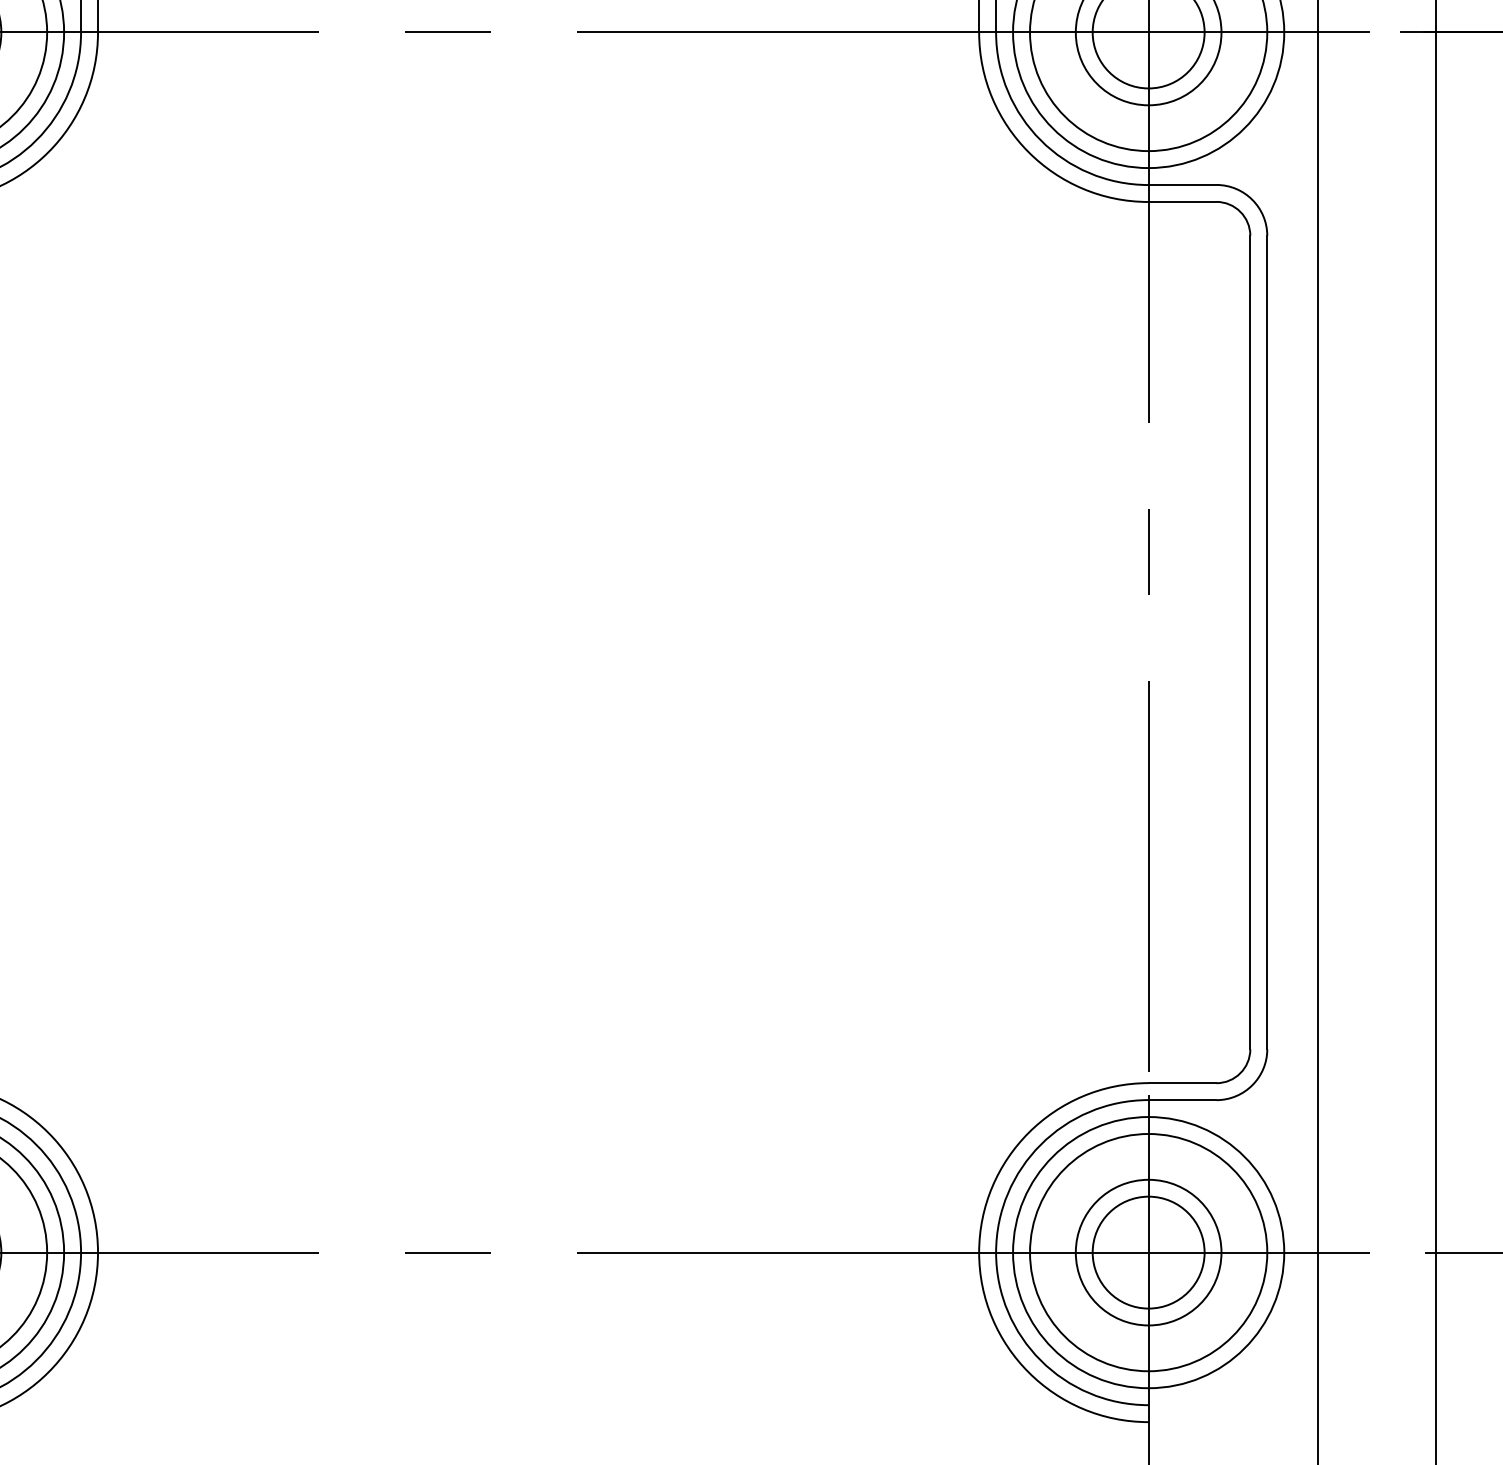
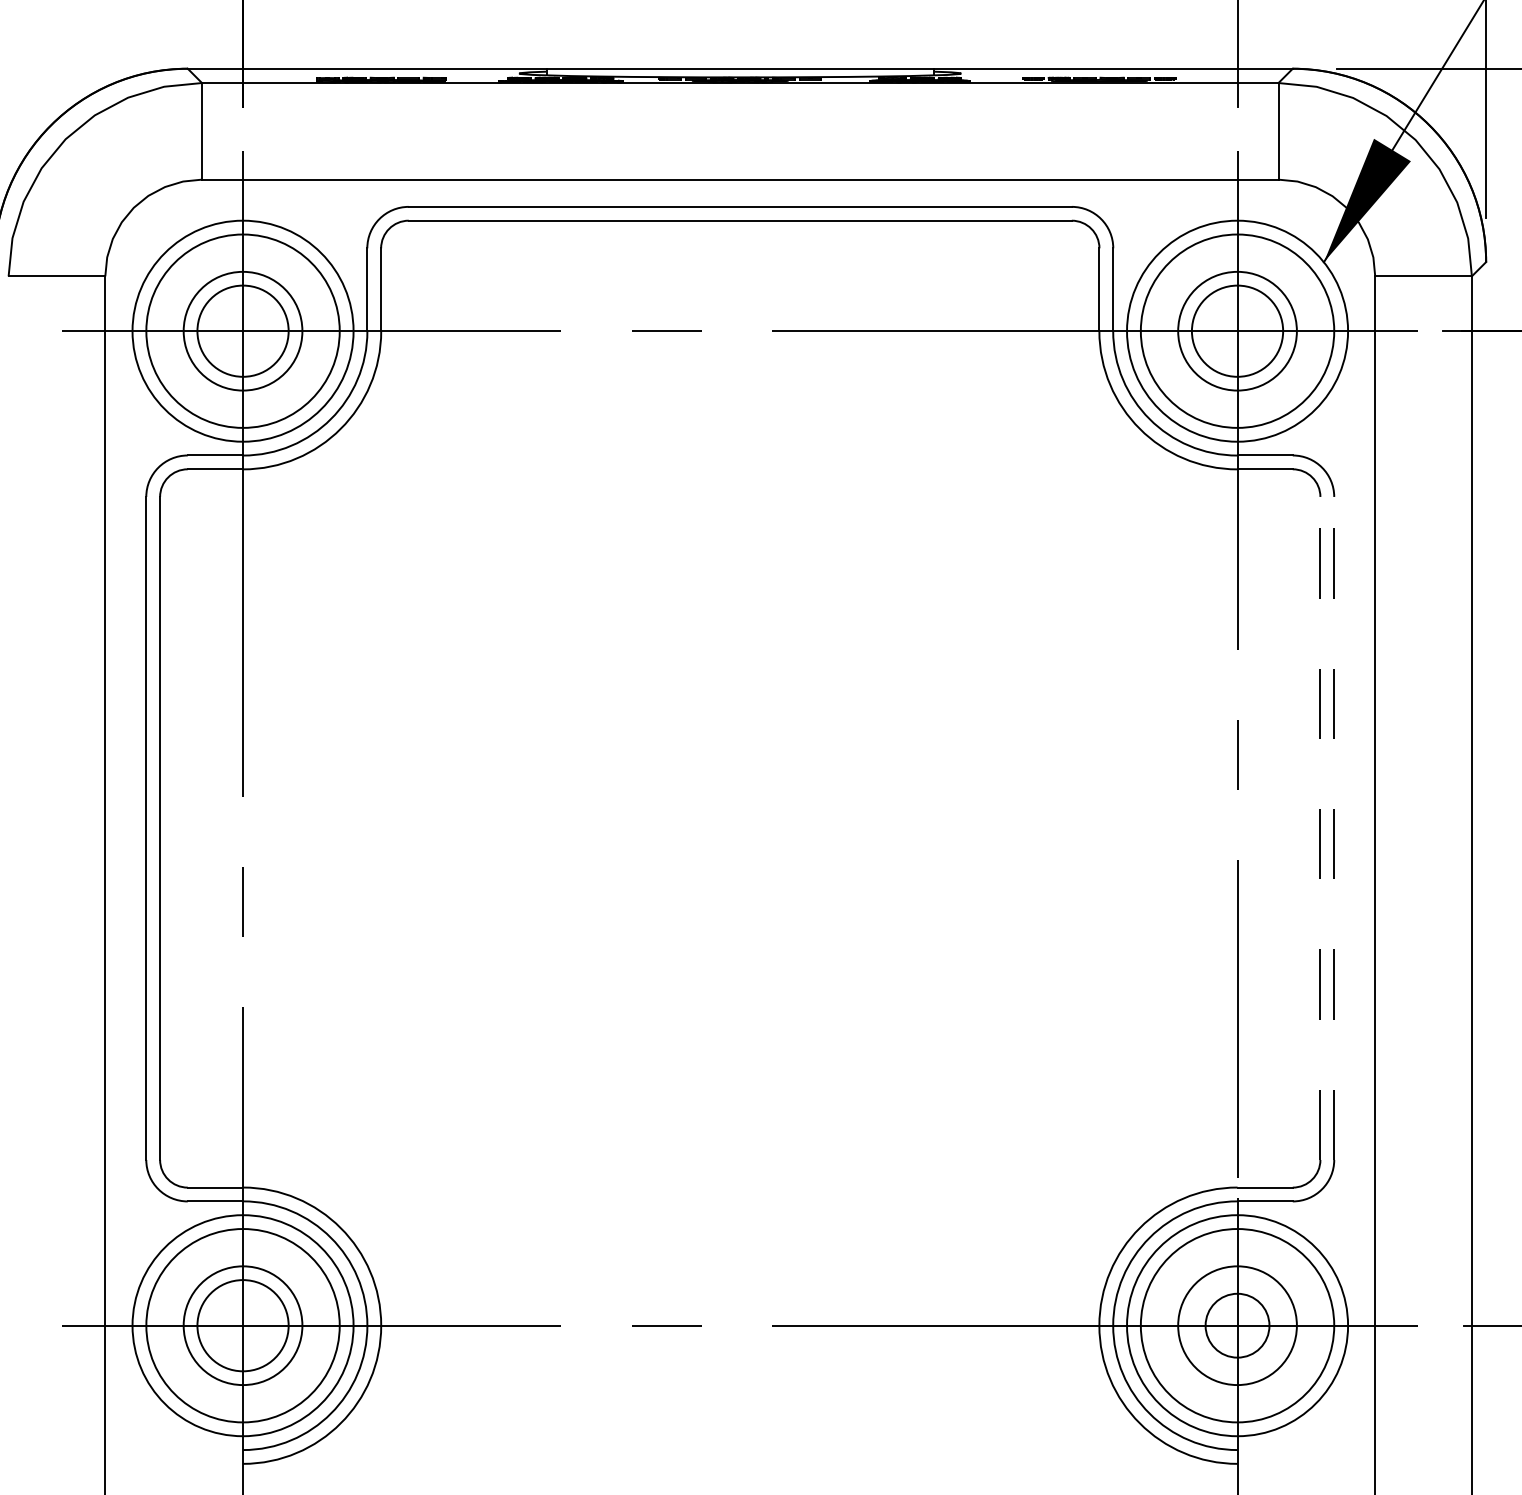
line: (1250, 642) -> (1320, 828), solid -> dashed
line: (1267, 642) -> (1334, 828), solid -> dashed
circle: (1148, 1252) -> (1237, 1325), size x0.7

